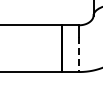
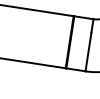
line: (79, 55) -> (88, 52), dashed -> solid

